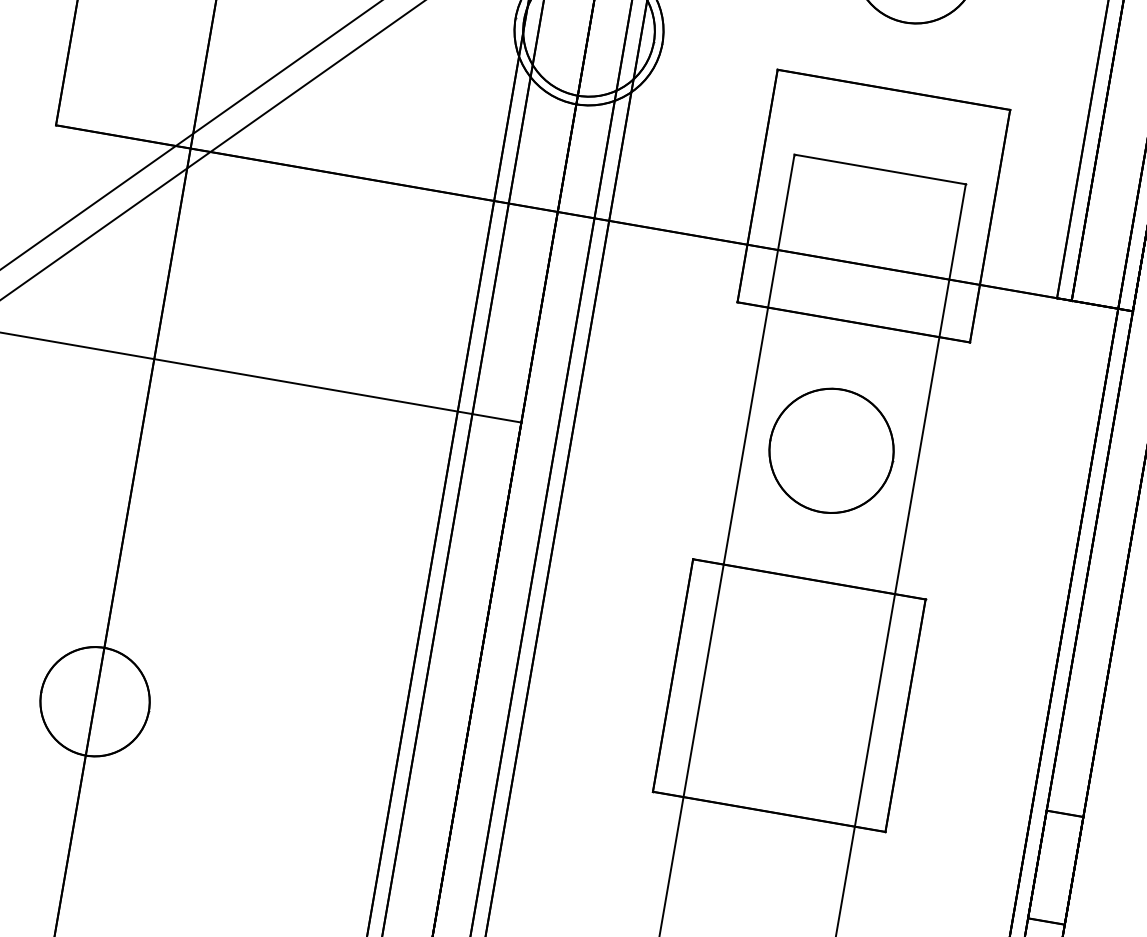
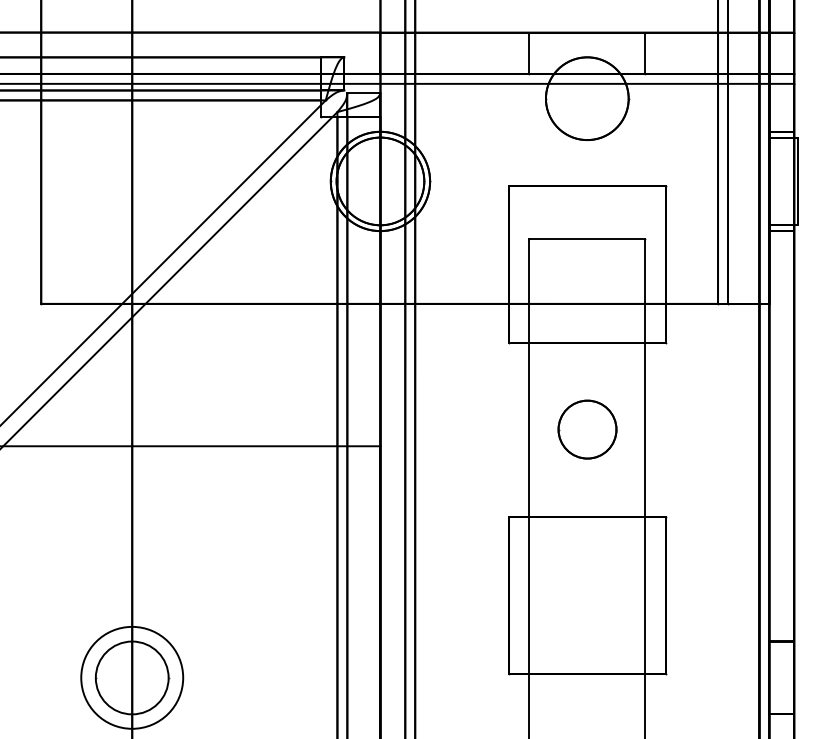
part: (831, 450) -> (587, 429), size x0.7
circle: (94, 700) -> (131, 677), size x1.4

